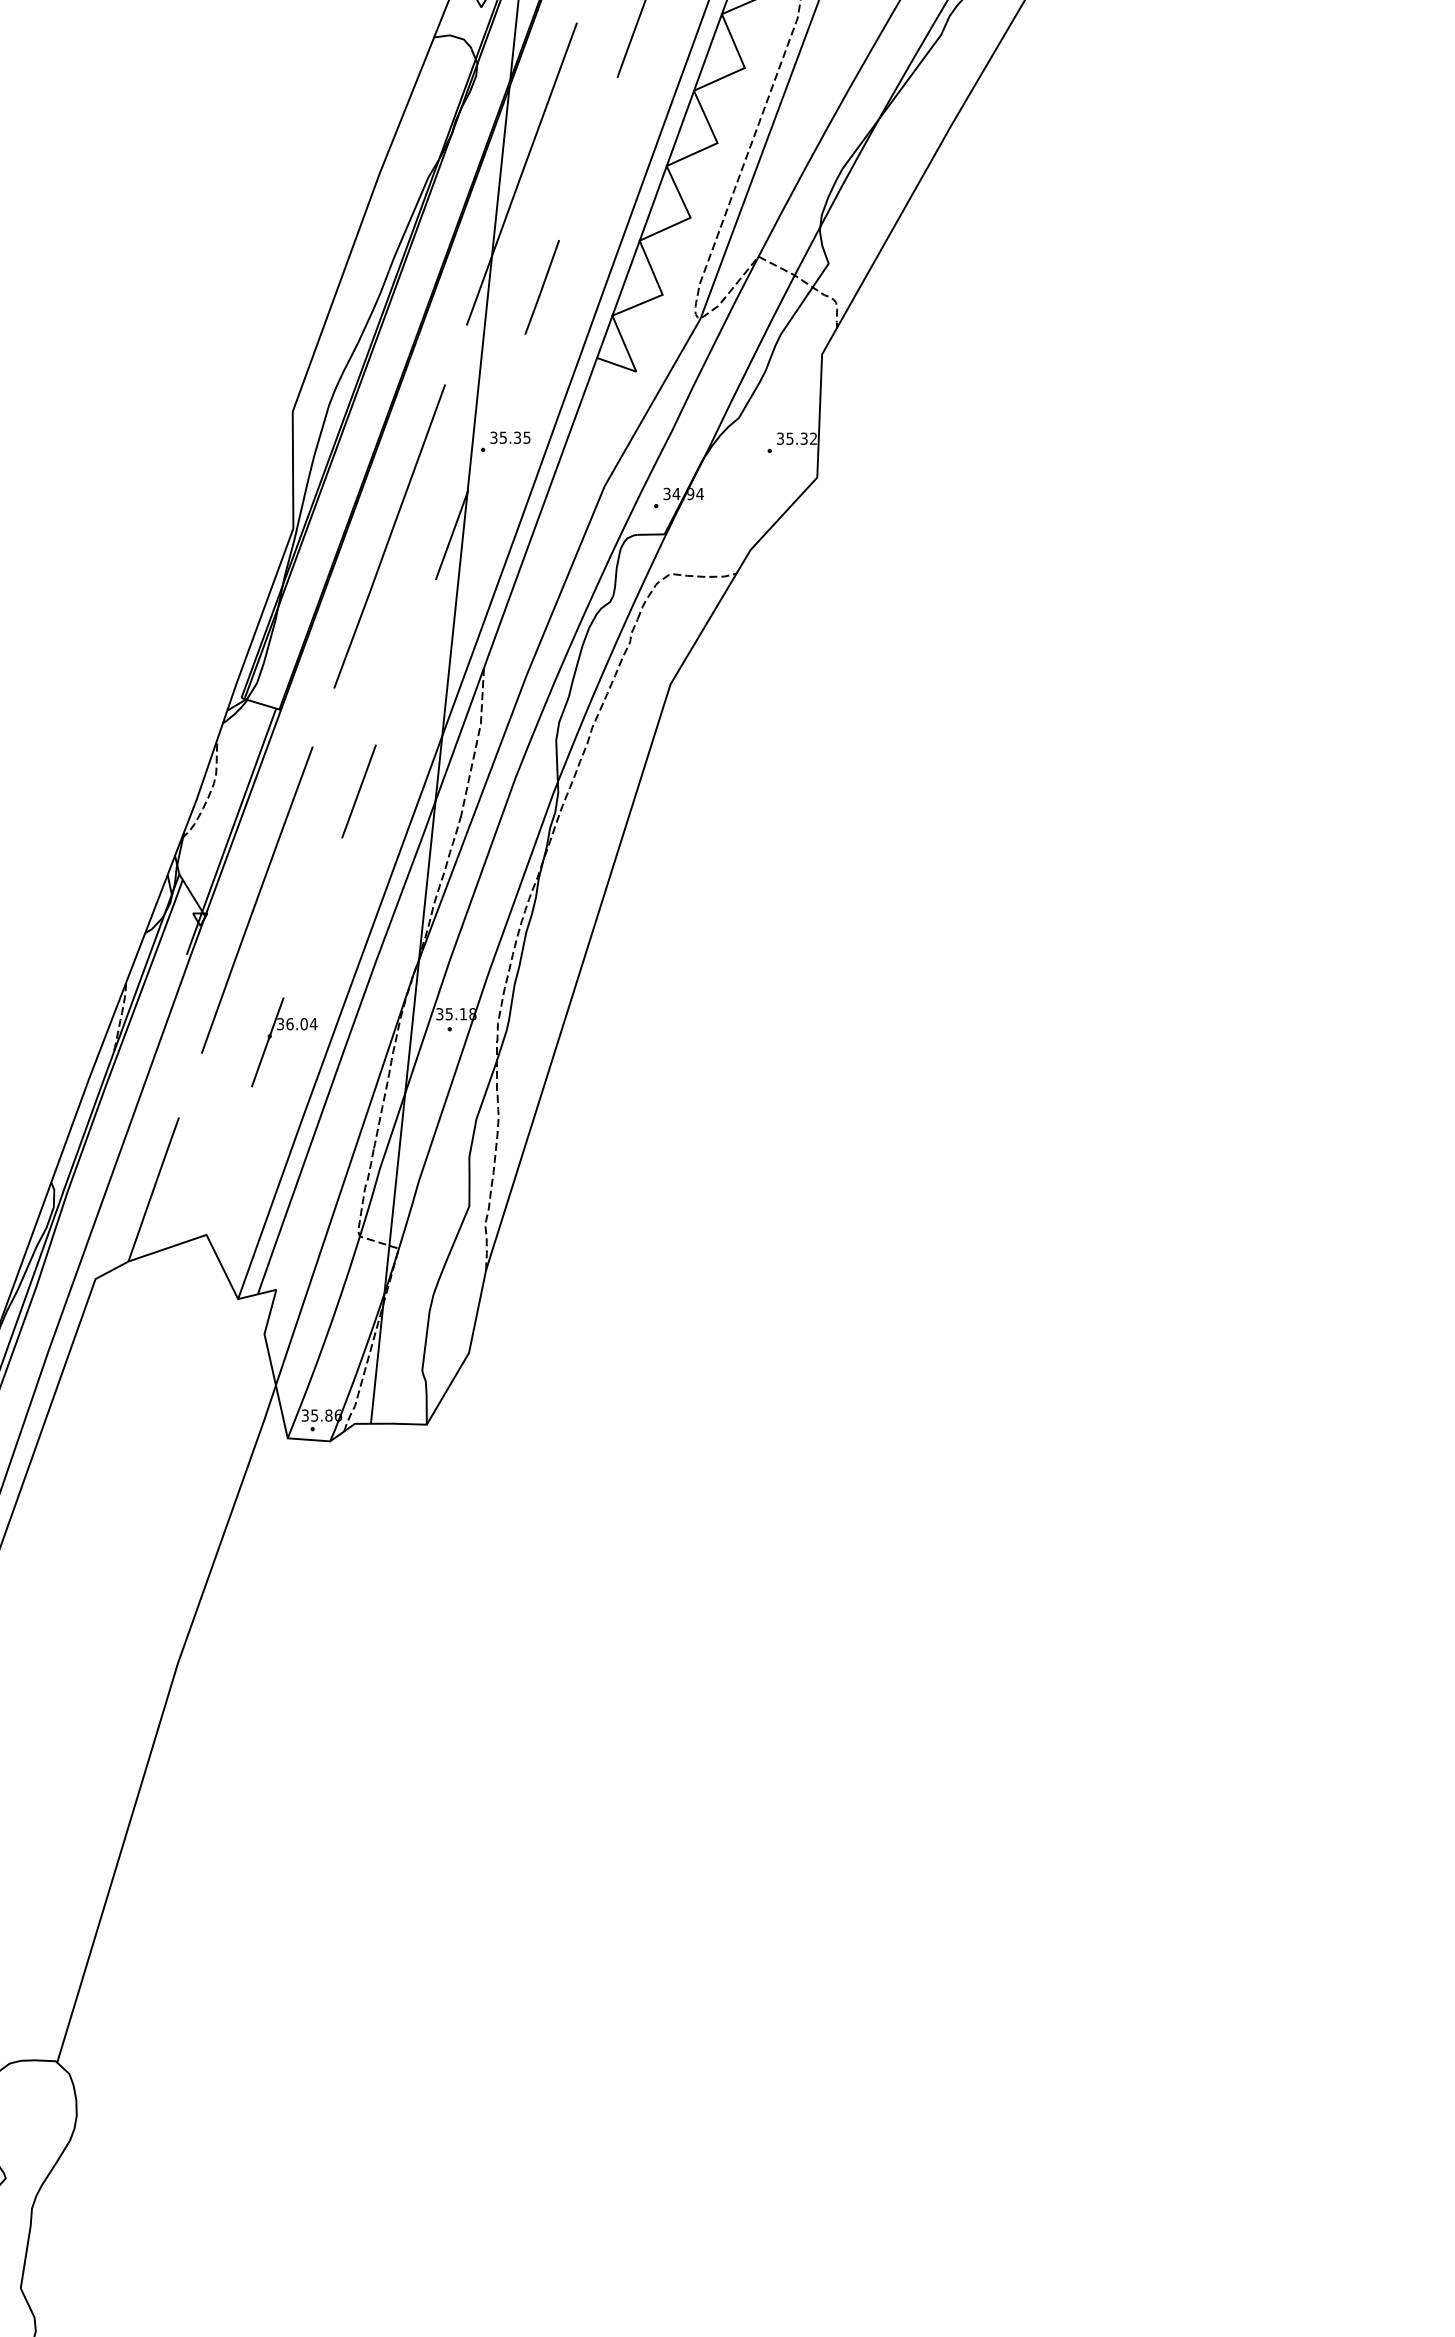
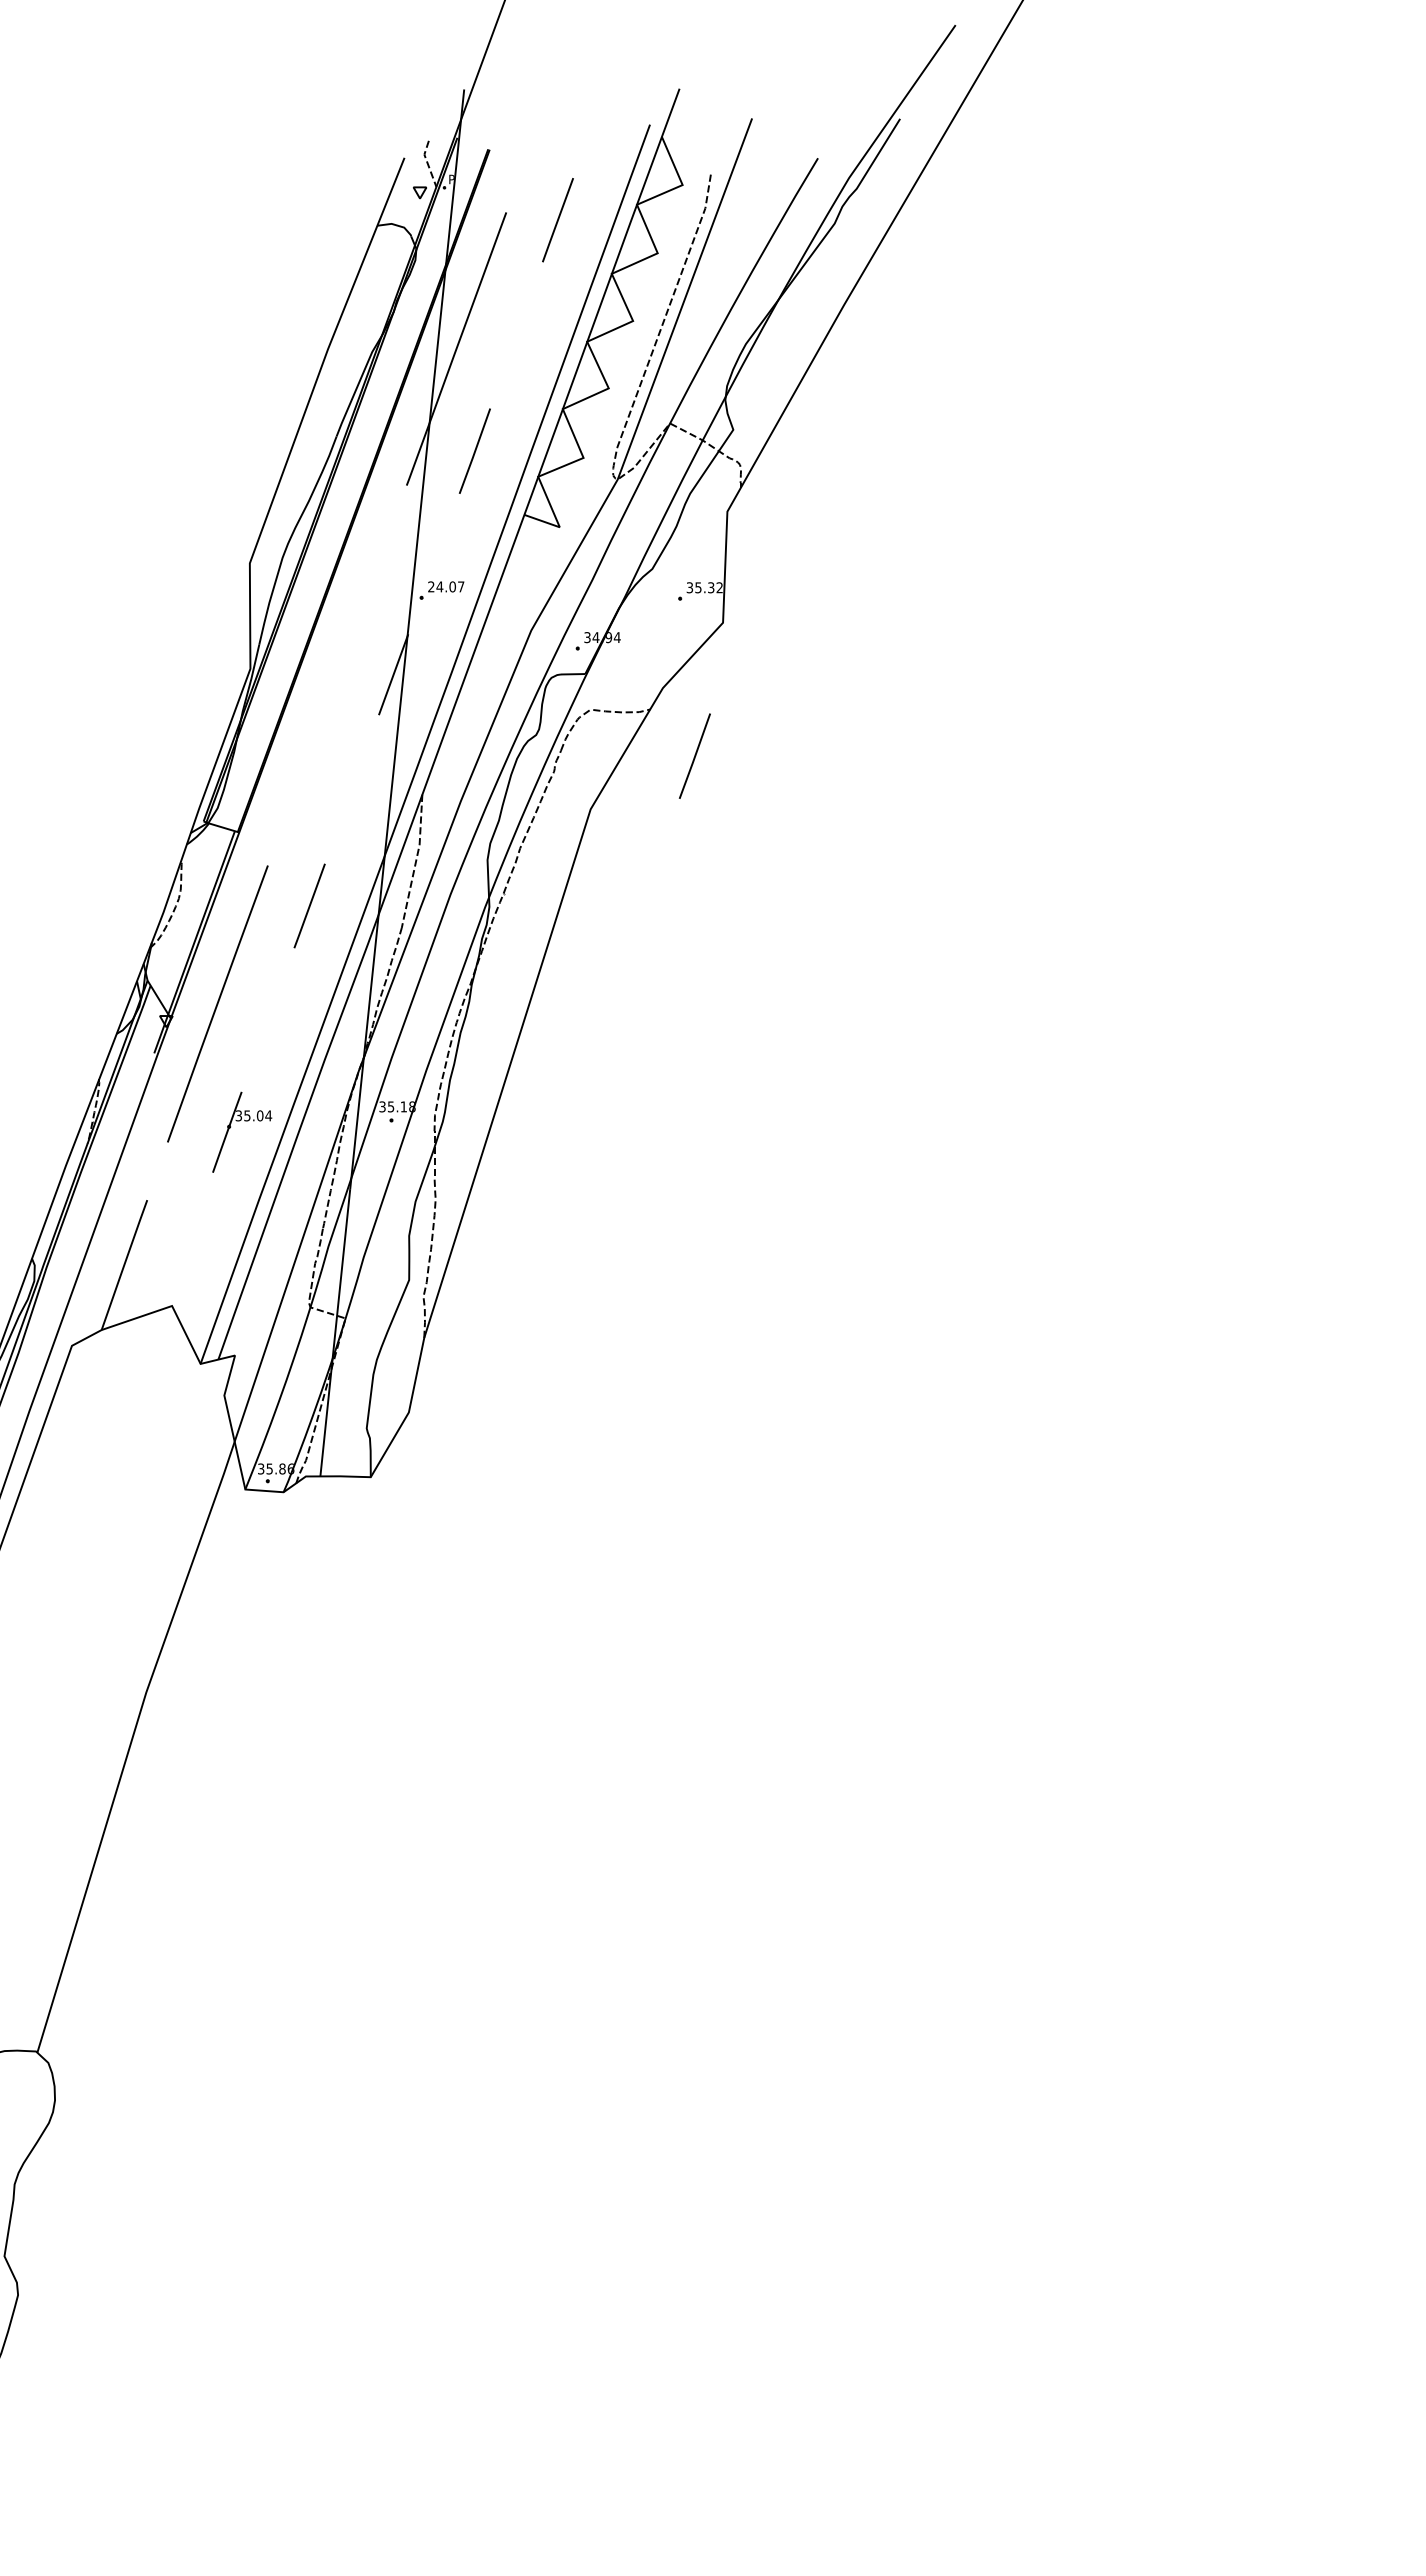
text: (510, 437) -> (446, 586), 35.35 -> 24.07
line: (389, 536) -> (337, 675), removed
line: (785, 624) -> (694, 755), added
text: (290, 1023) -> (247, 1115), 36.04 -> 35.04

